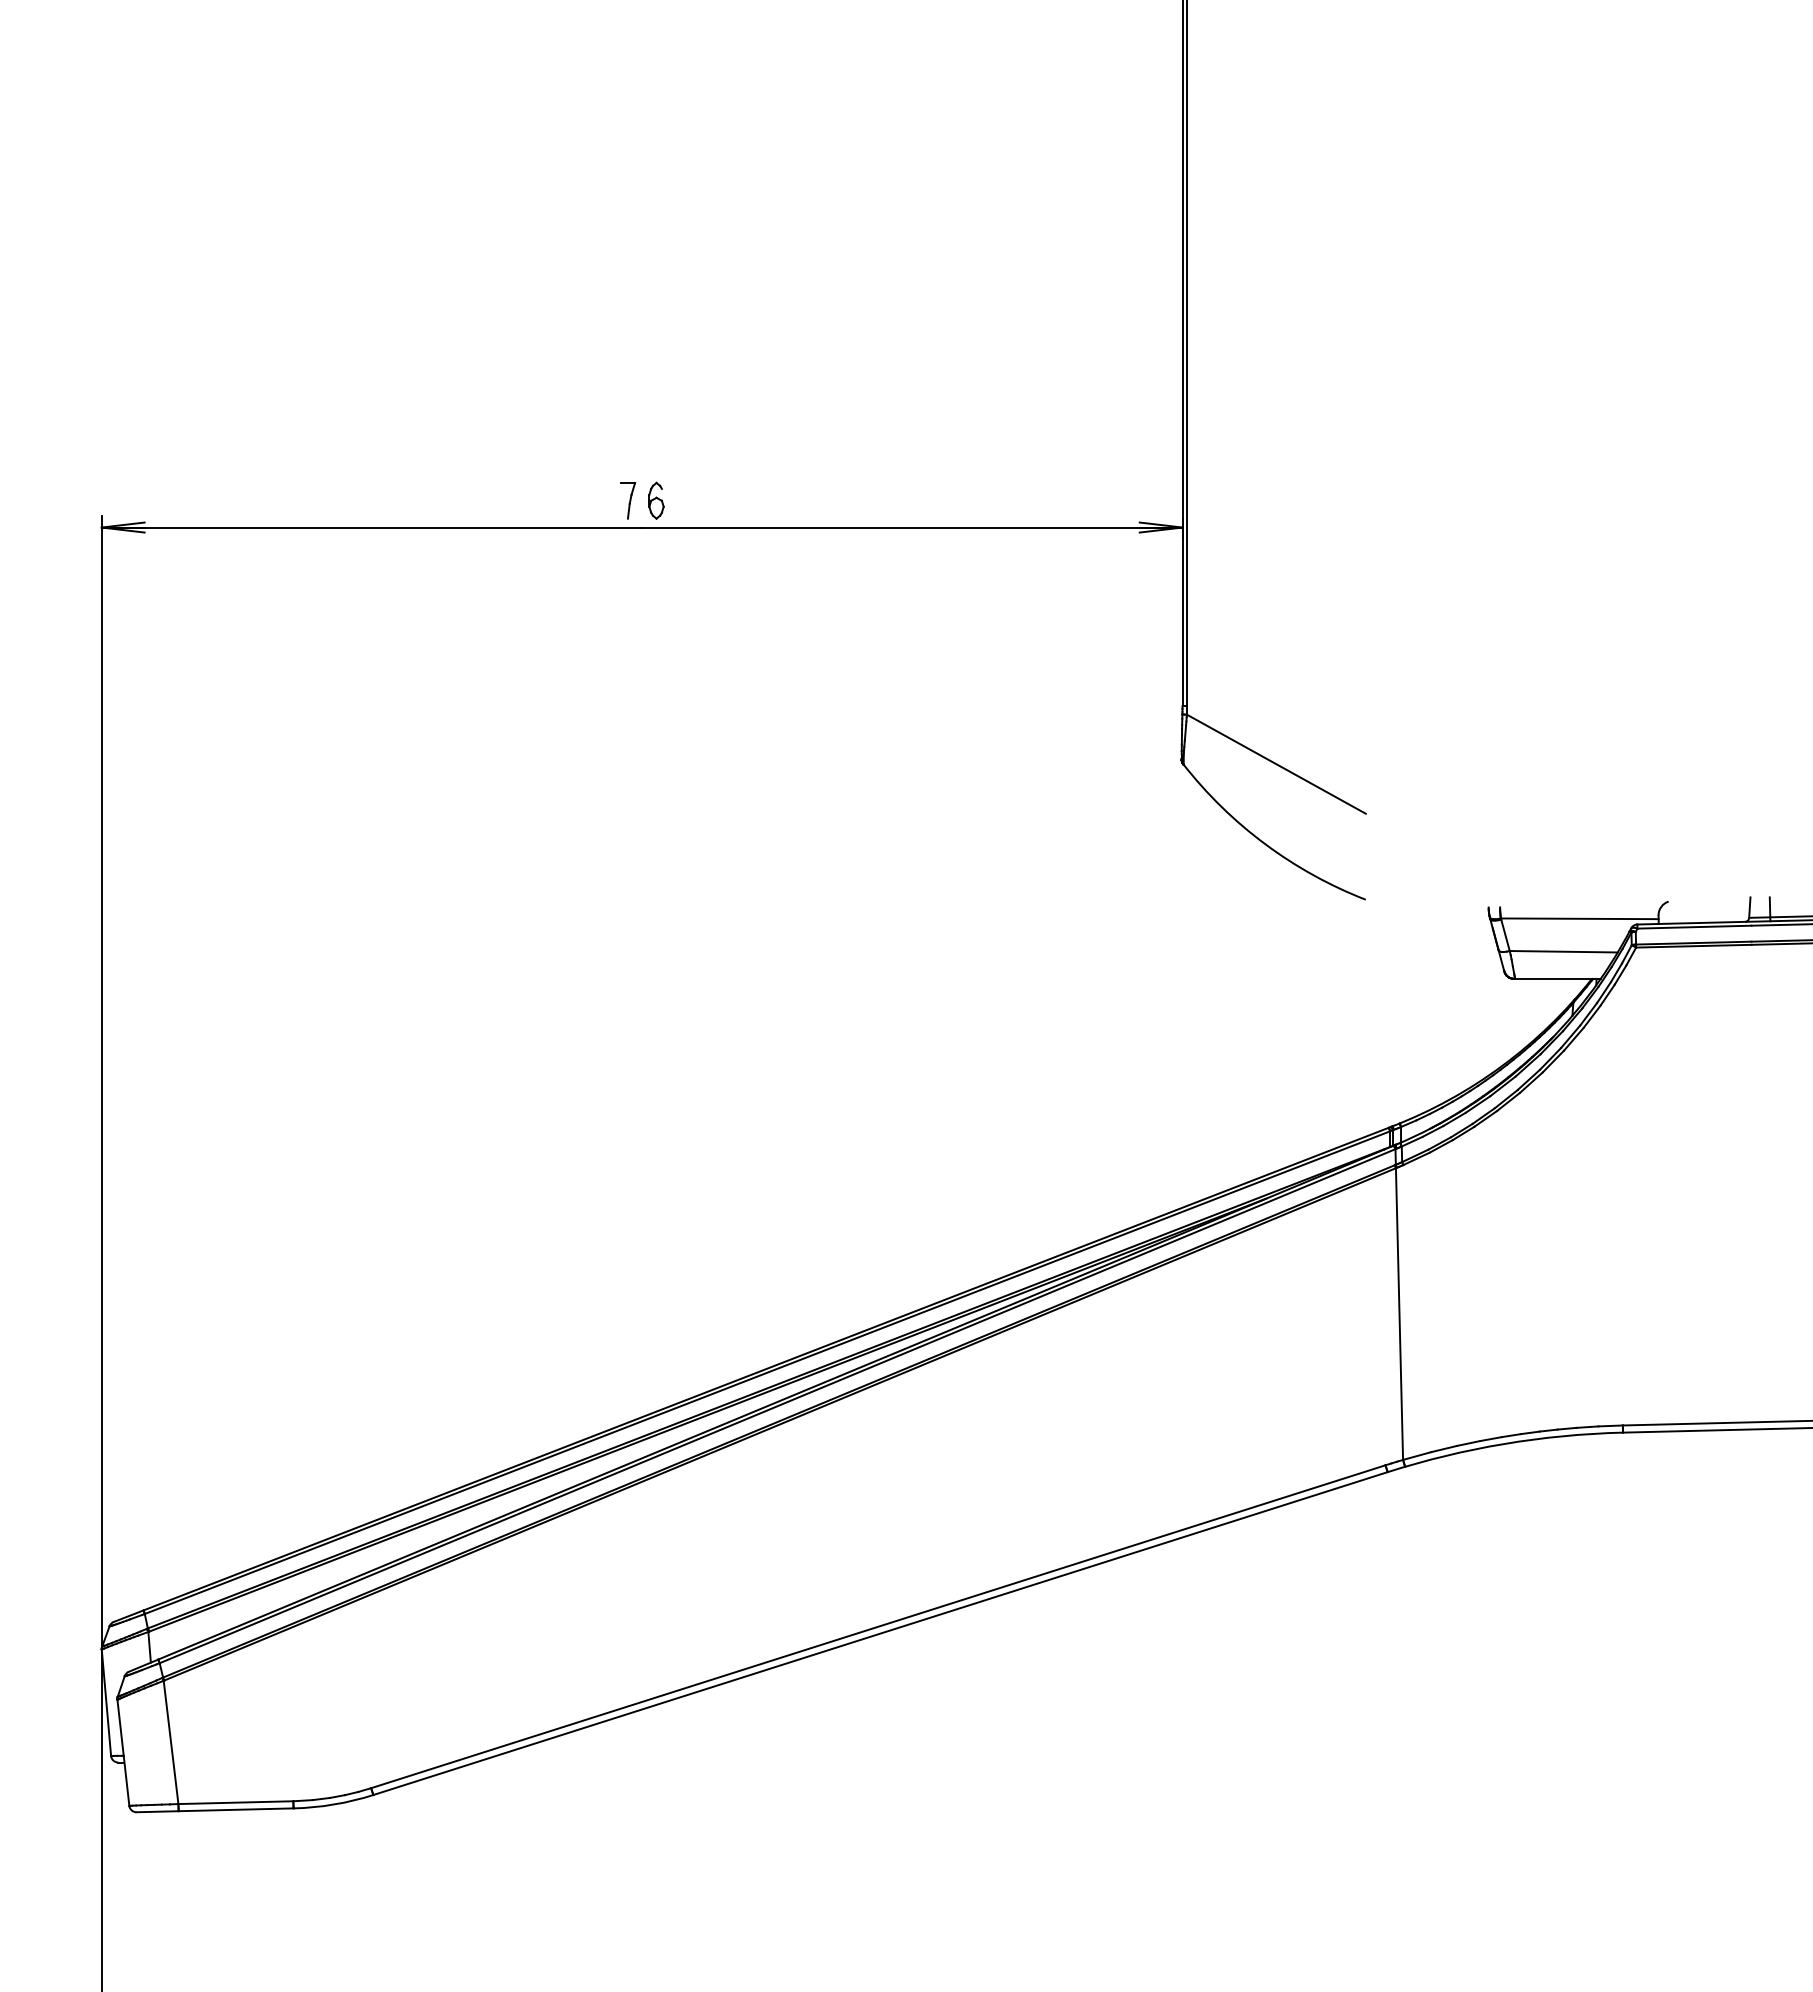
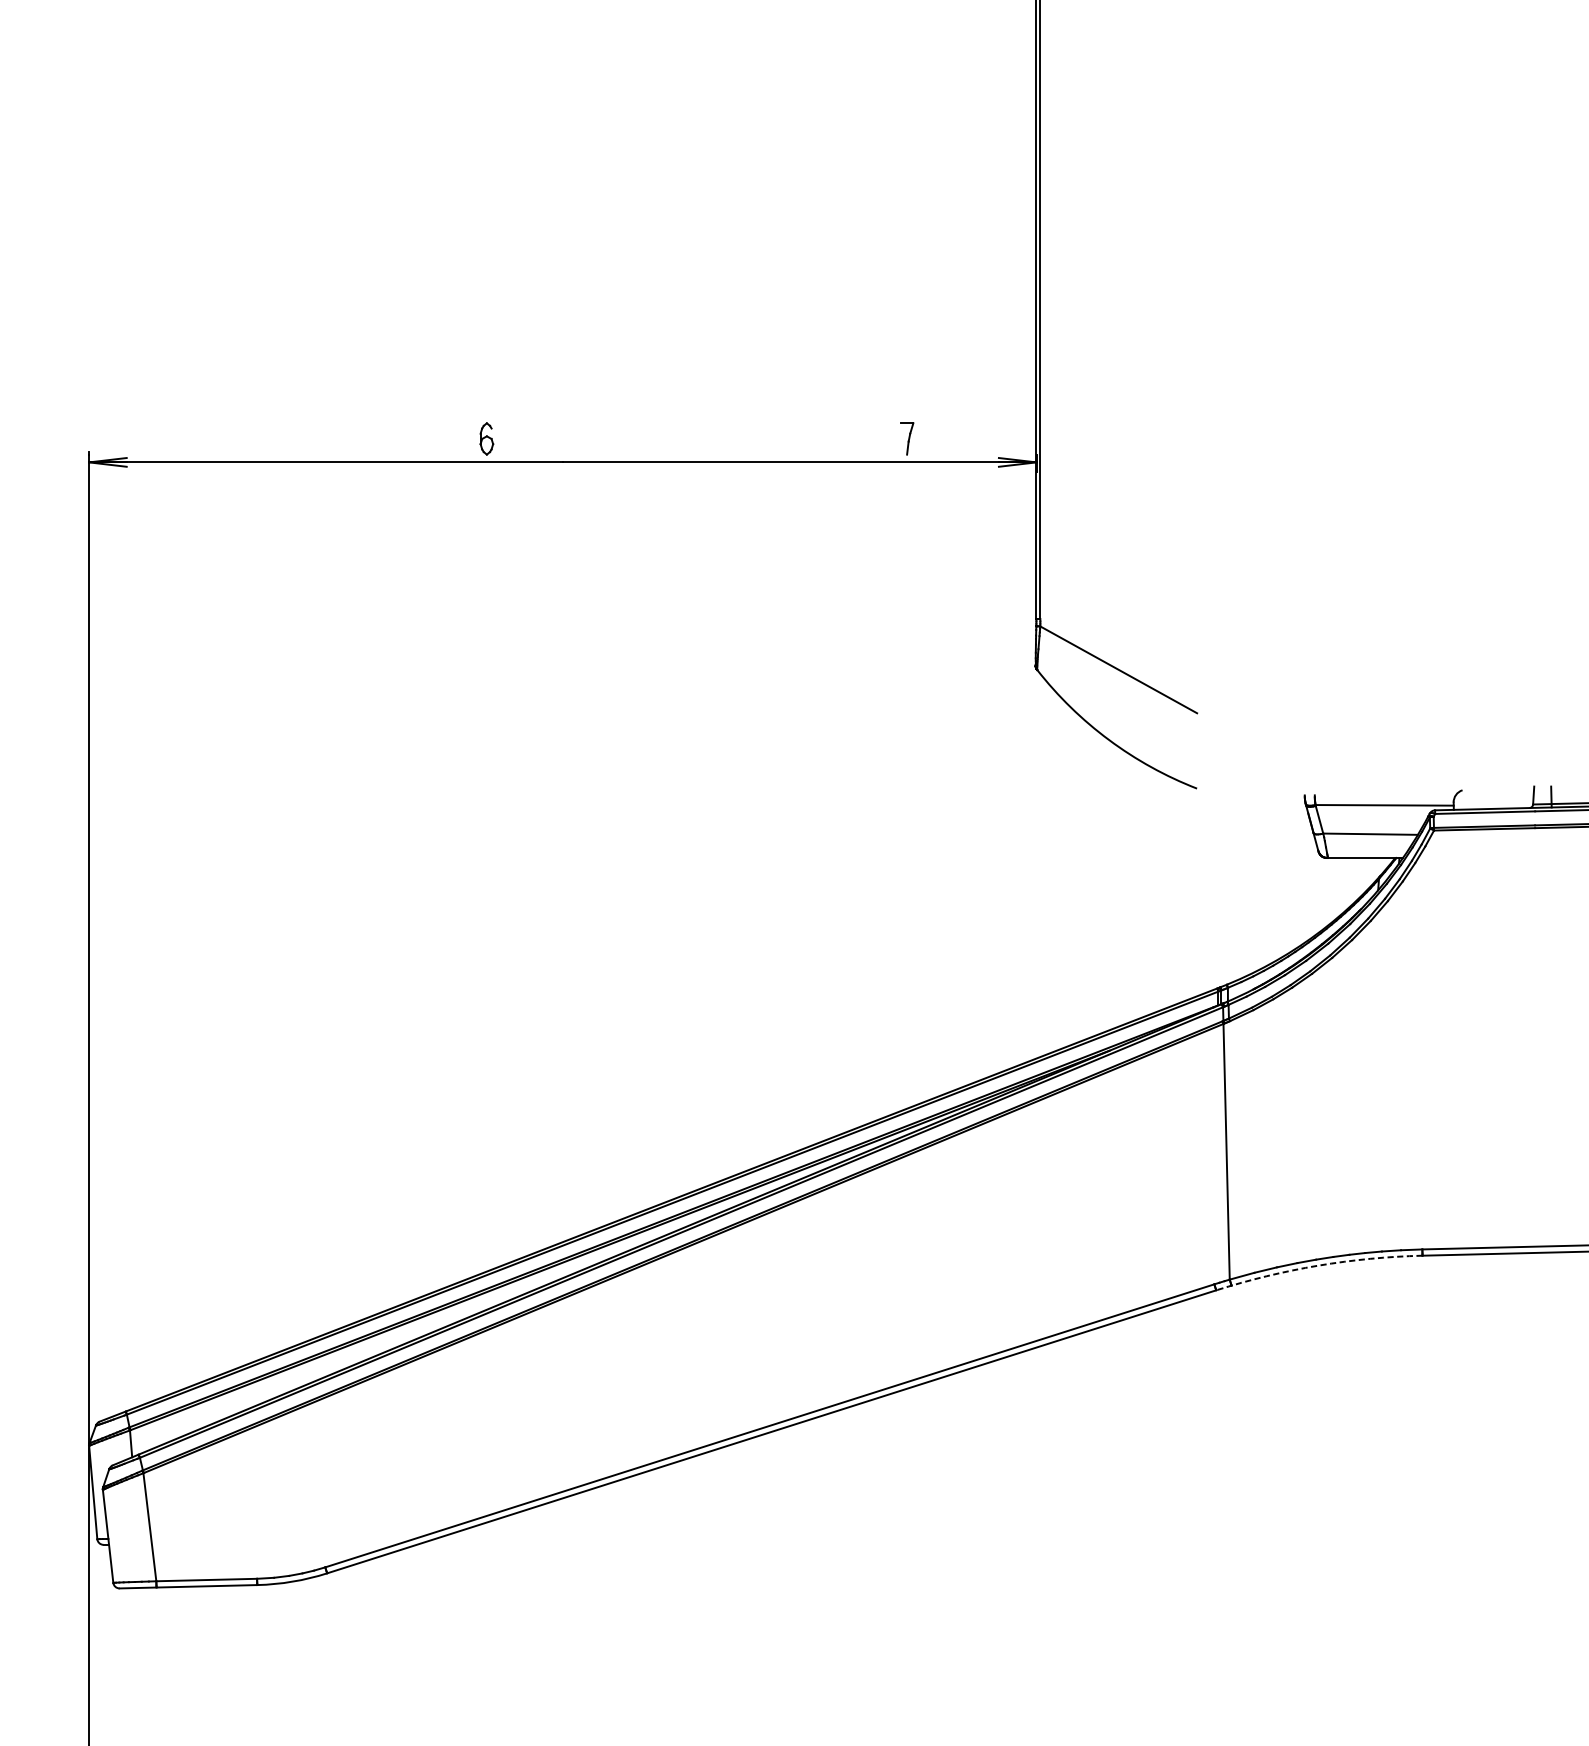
part: (628, 500) -> (907, 438), moved
part: (656, 500) -> (486, 438), moved
arc: (1504, 1444) -> (1318, 1266), solid -> dashed

